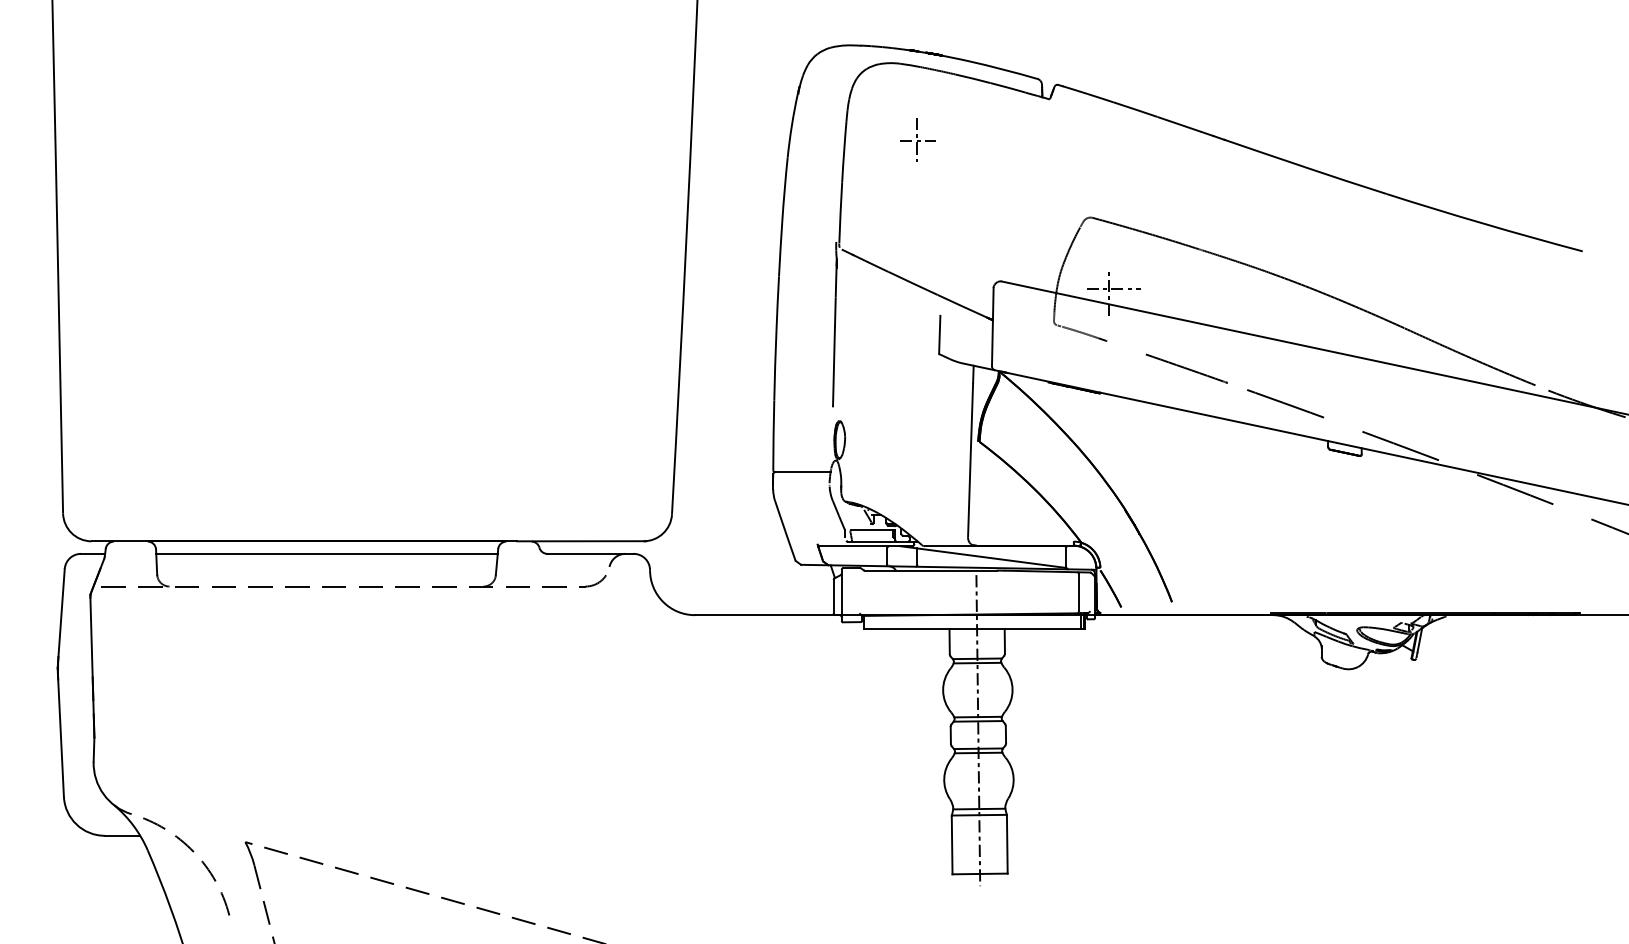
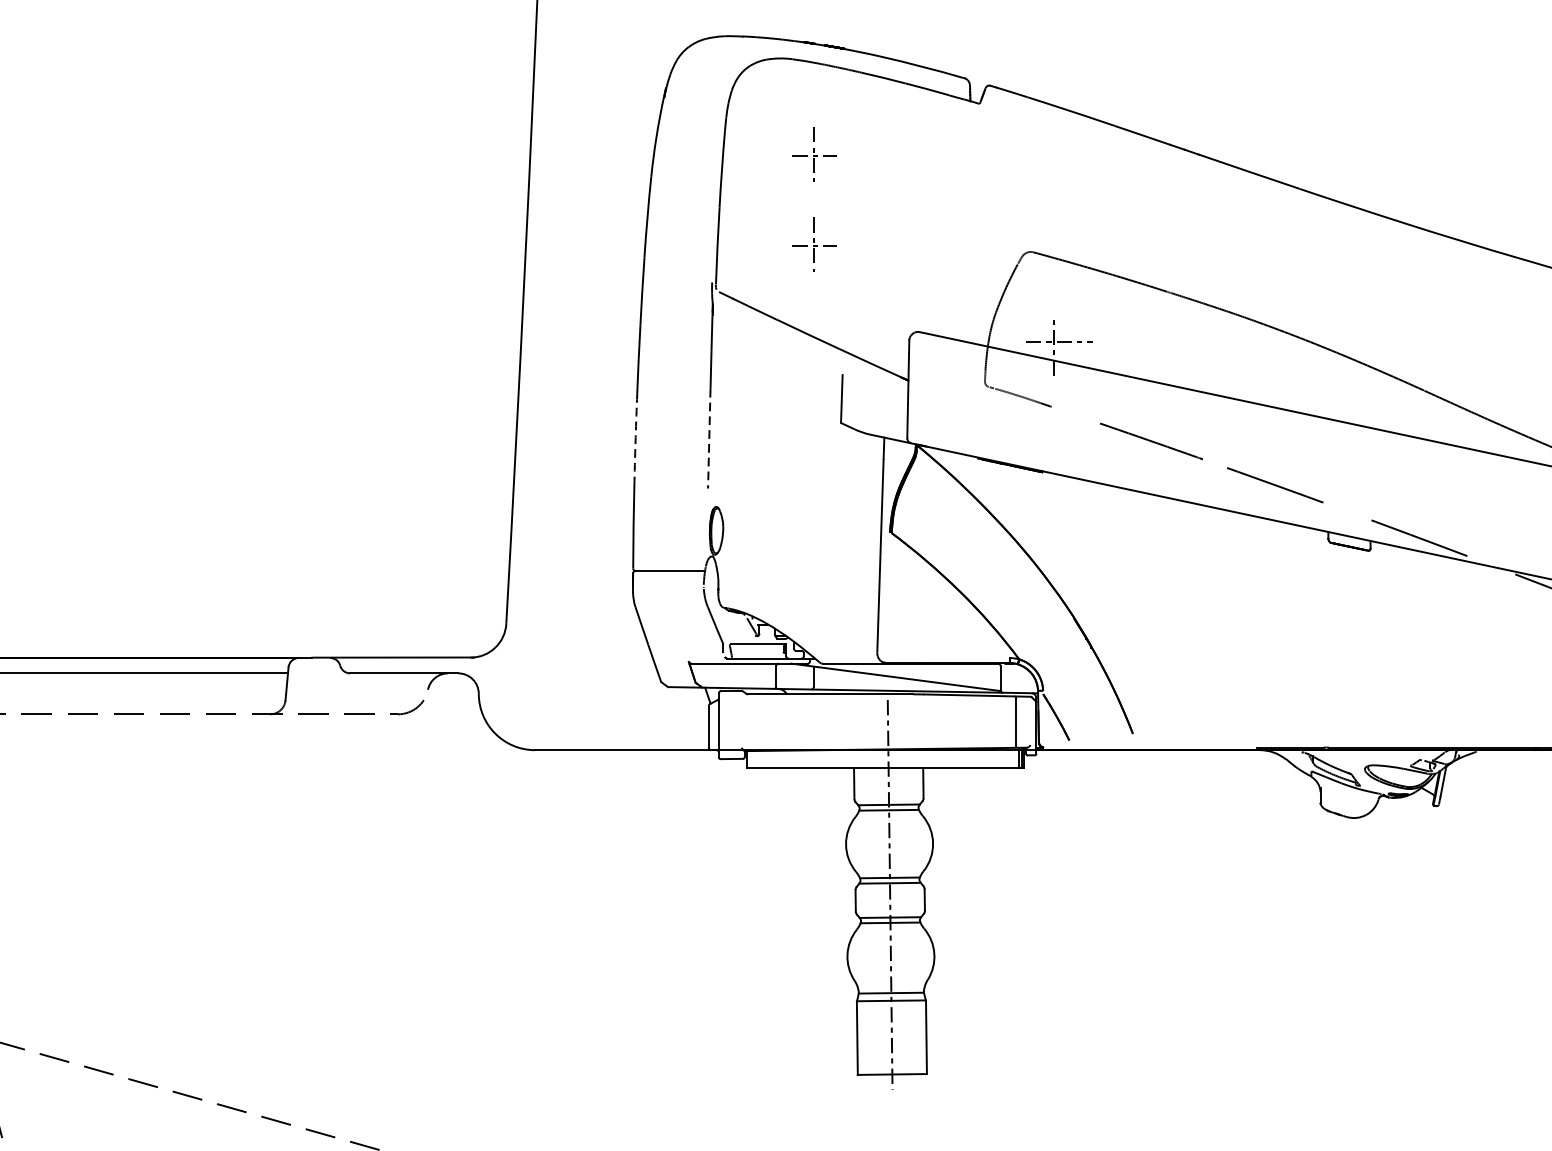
part: (917, 211) -> (813, 244), added
arc: (775, 365) -> (636, 437), solid -> dashed
line: (833, 366) -> (708, 438), solid -> dashed

